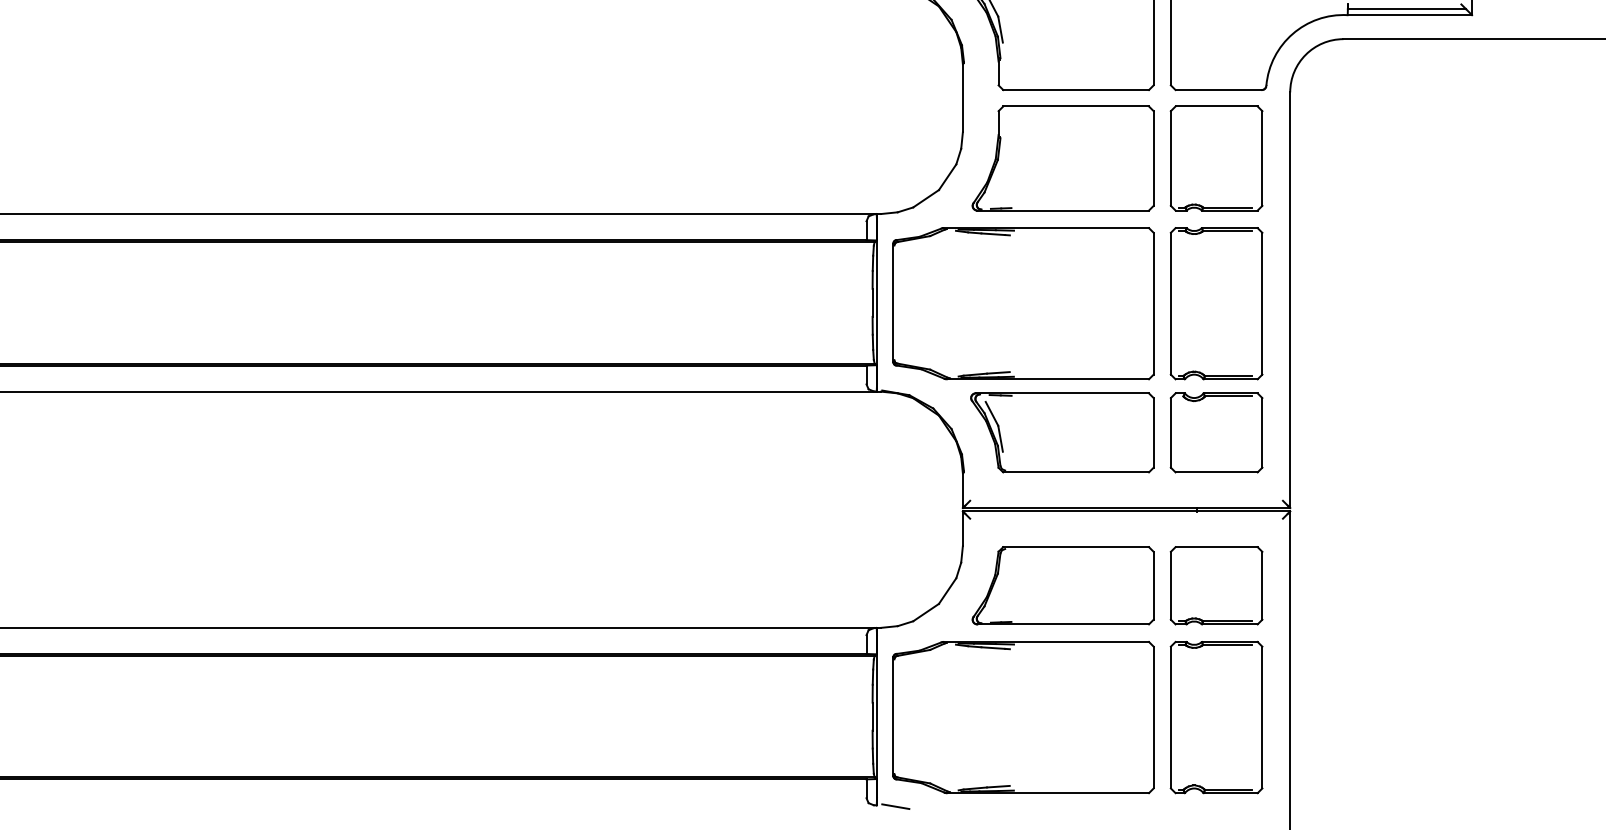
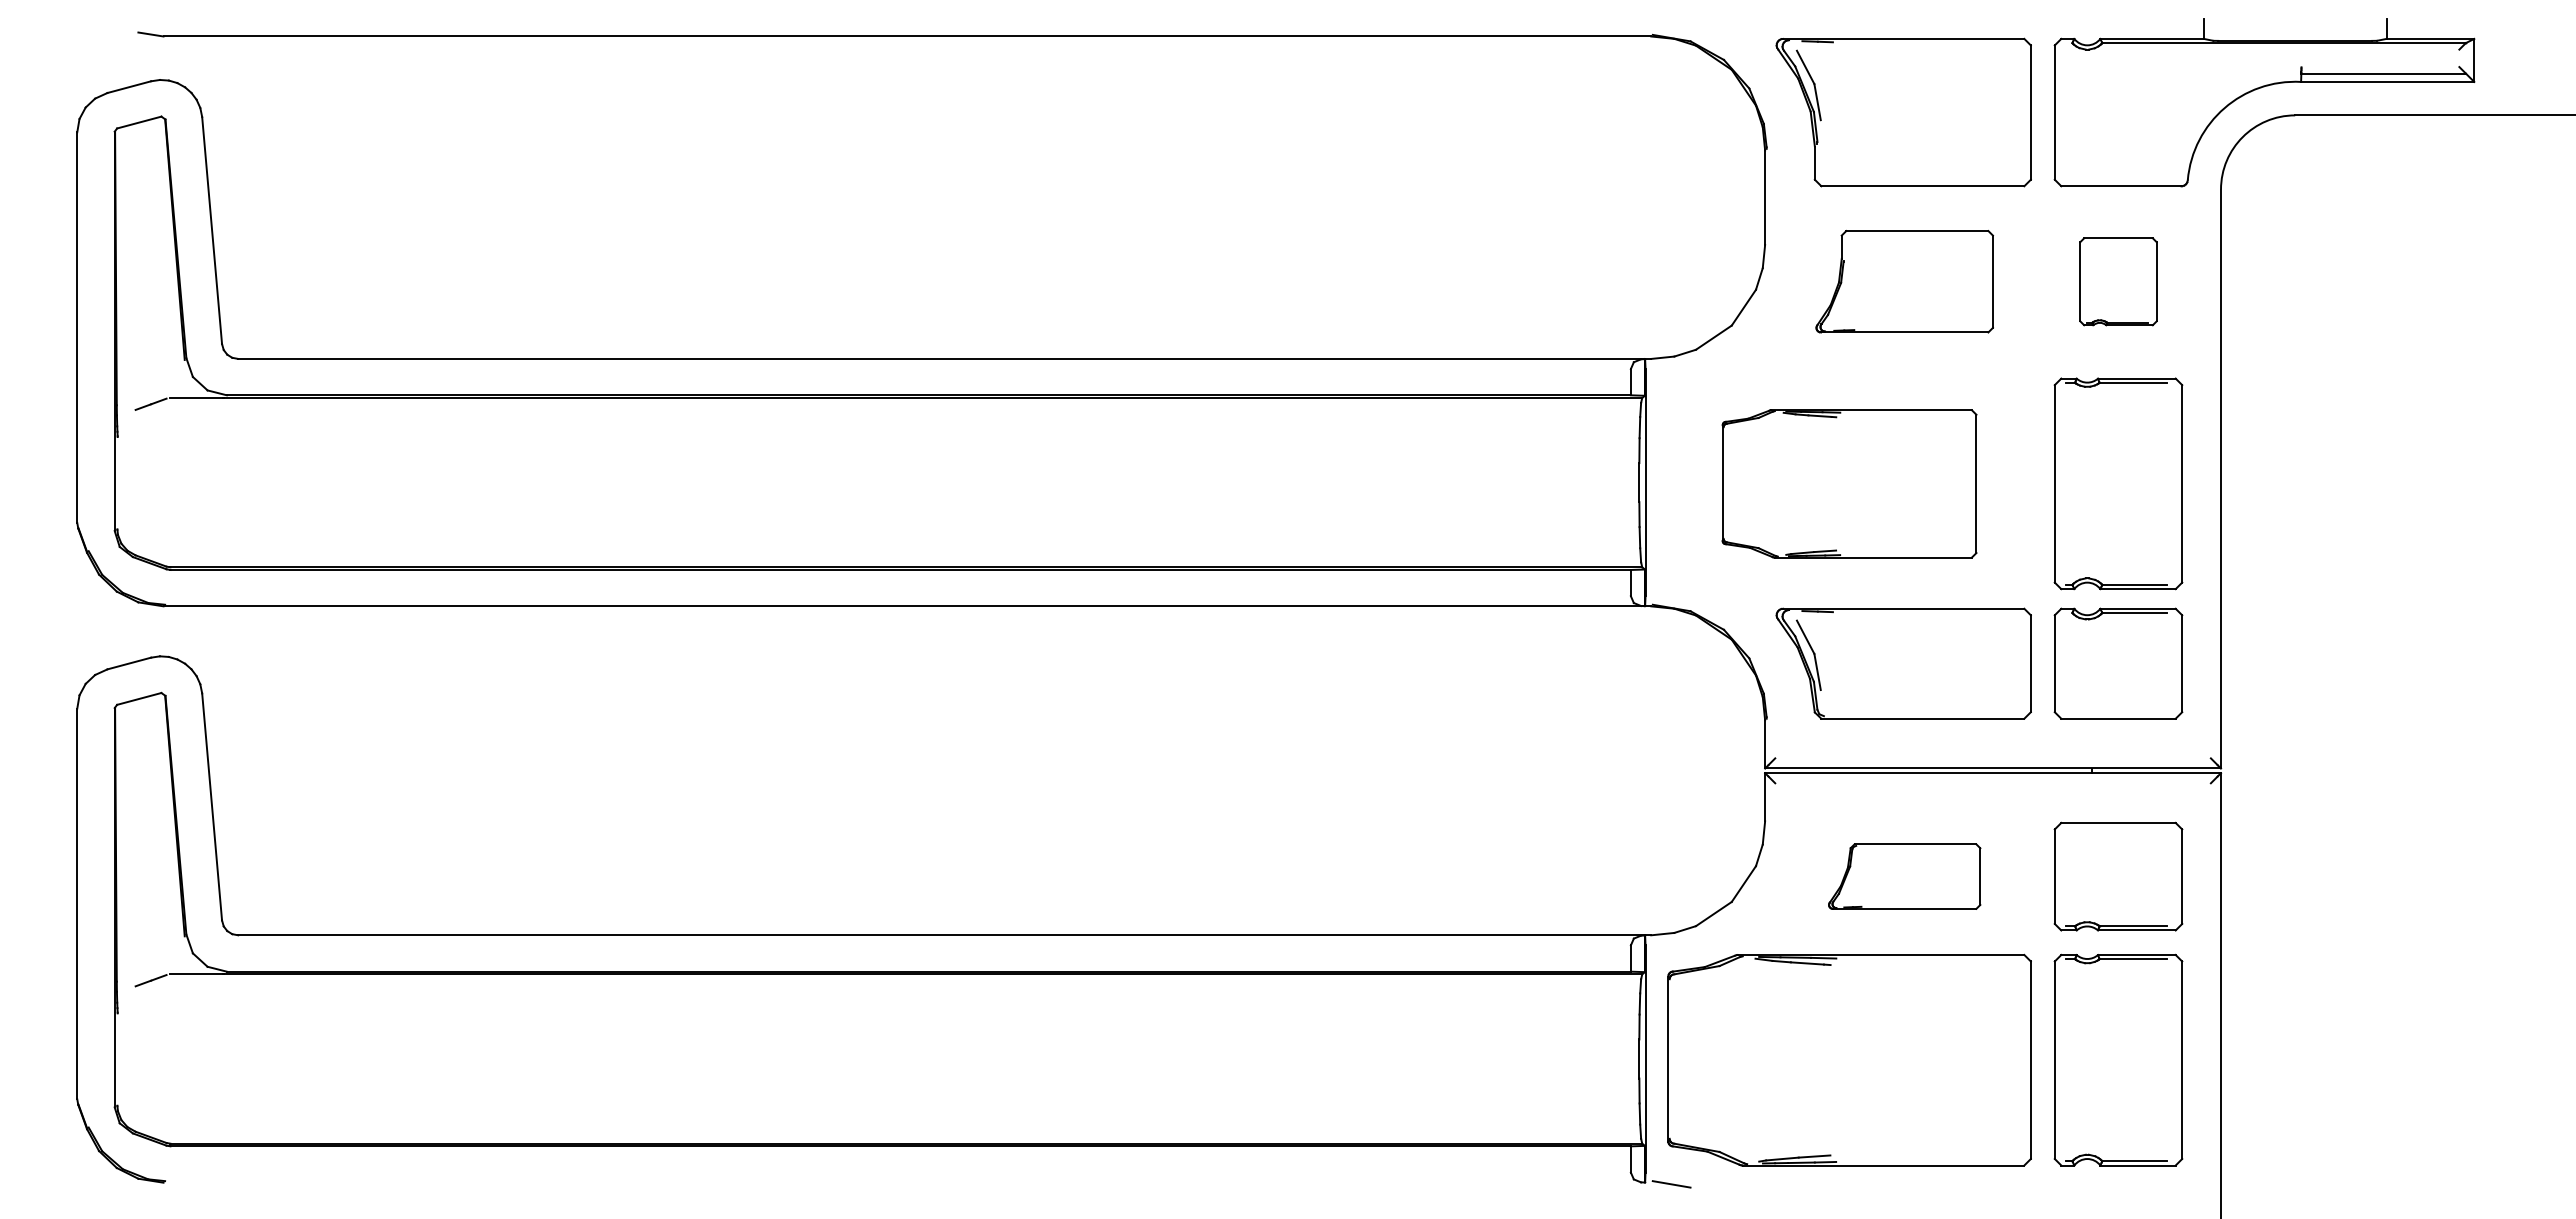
part: (1062, 158) -> (1904, 281), size x0.7
part: (1216, 158) -> (2118, 281), size x0.6
part: (1023, 303) -> (1849, 483), size x0.7
part: (1062, 585) -> (1904, 876), size x0.6

